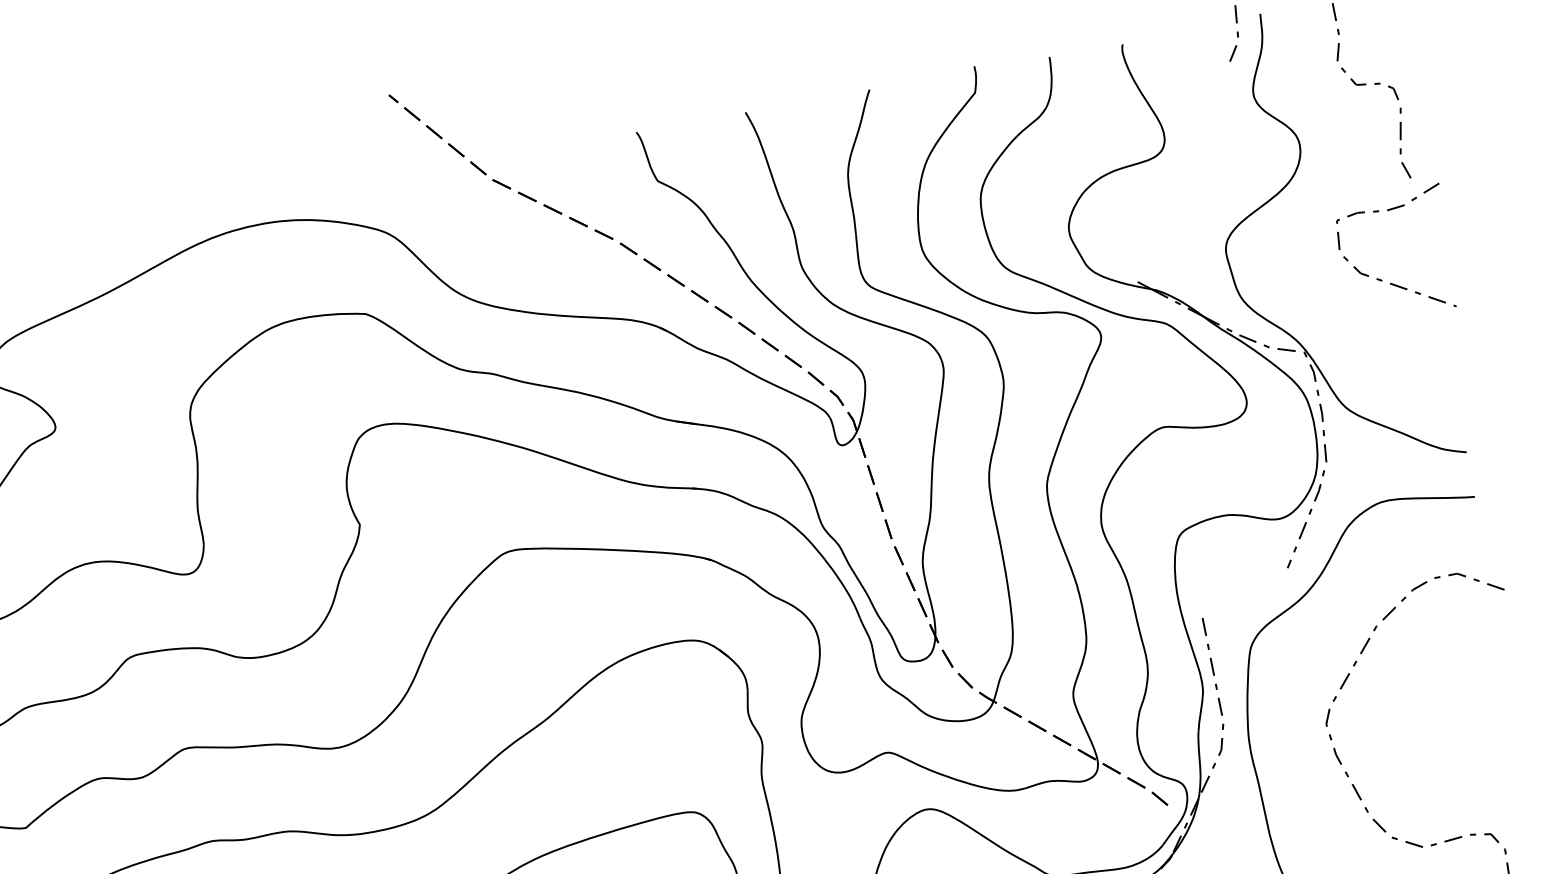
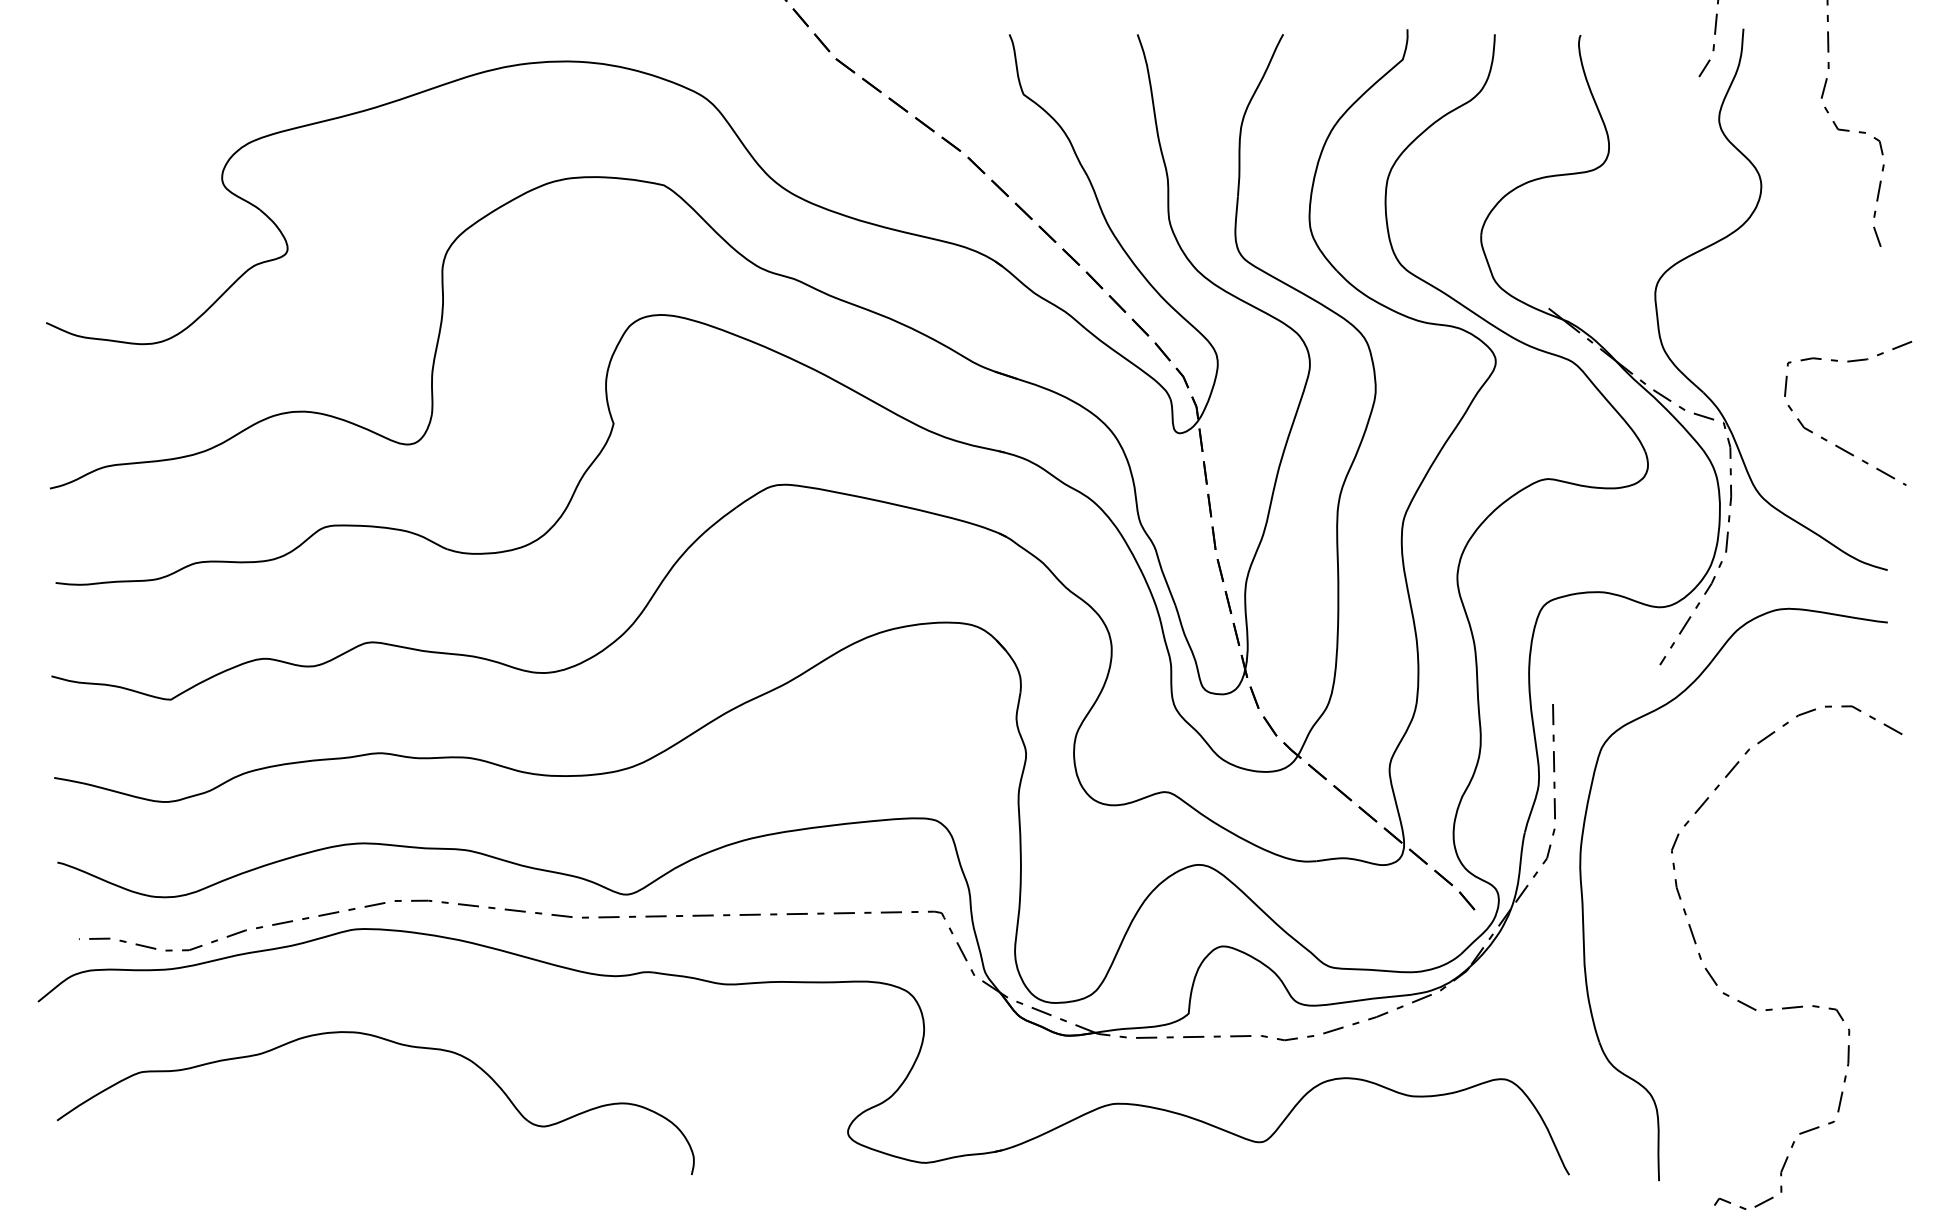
curve: (1390, 282) -> (1836, 444), moved

